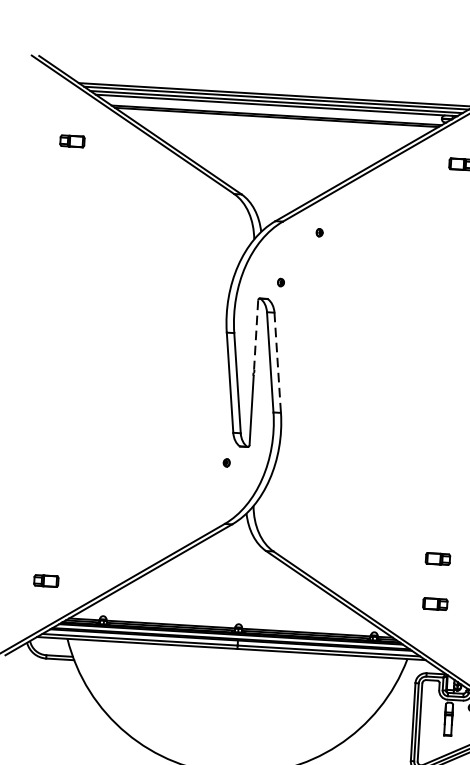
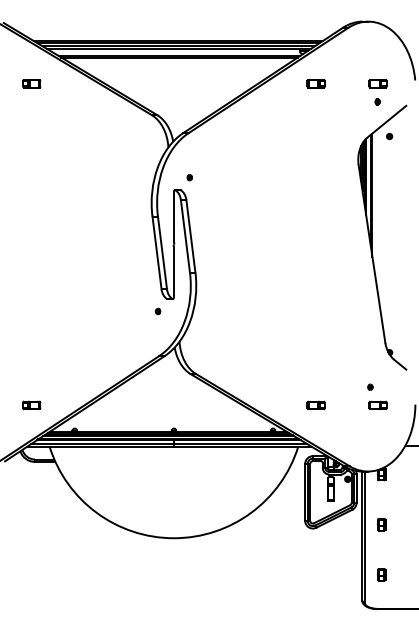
part: (319, 232) -> (215, 139), removed
line: (255, 335) -> (173, 217), dashed -> solid
line: (277, 363) -> (190, 236), dashed -> solid
part: (436, 559) -> (315, 372), removed

